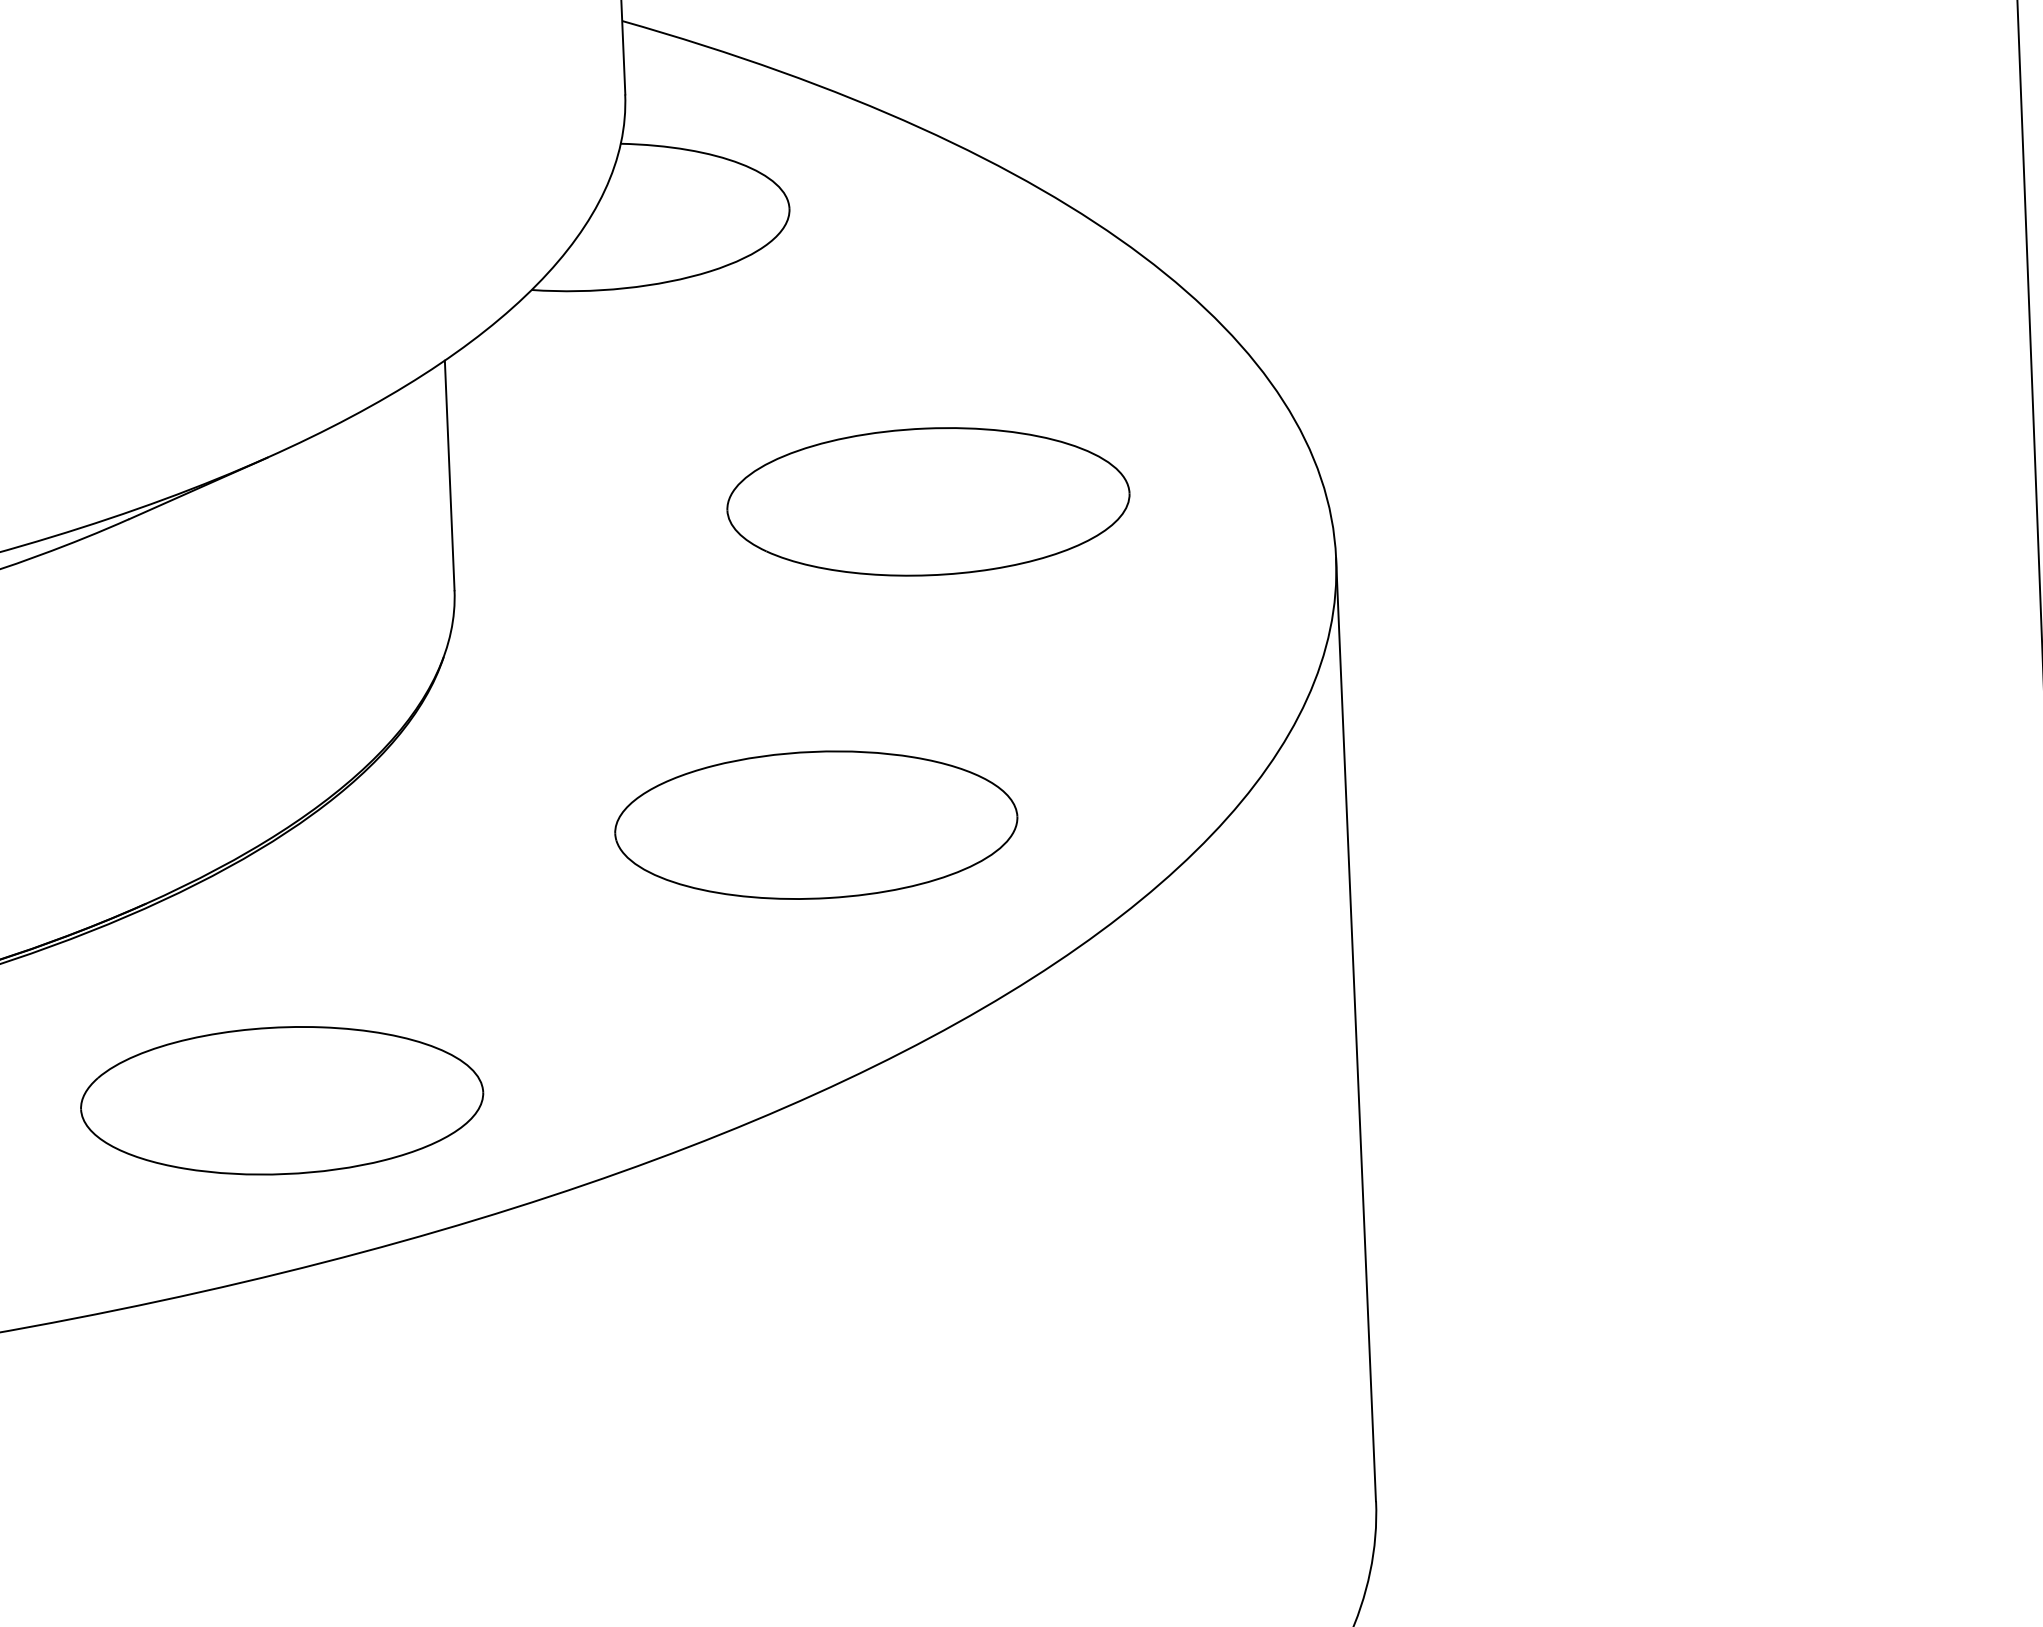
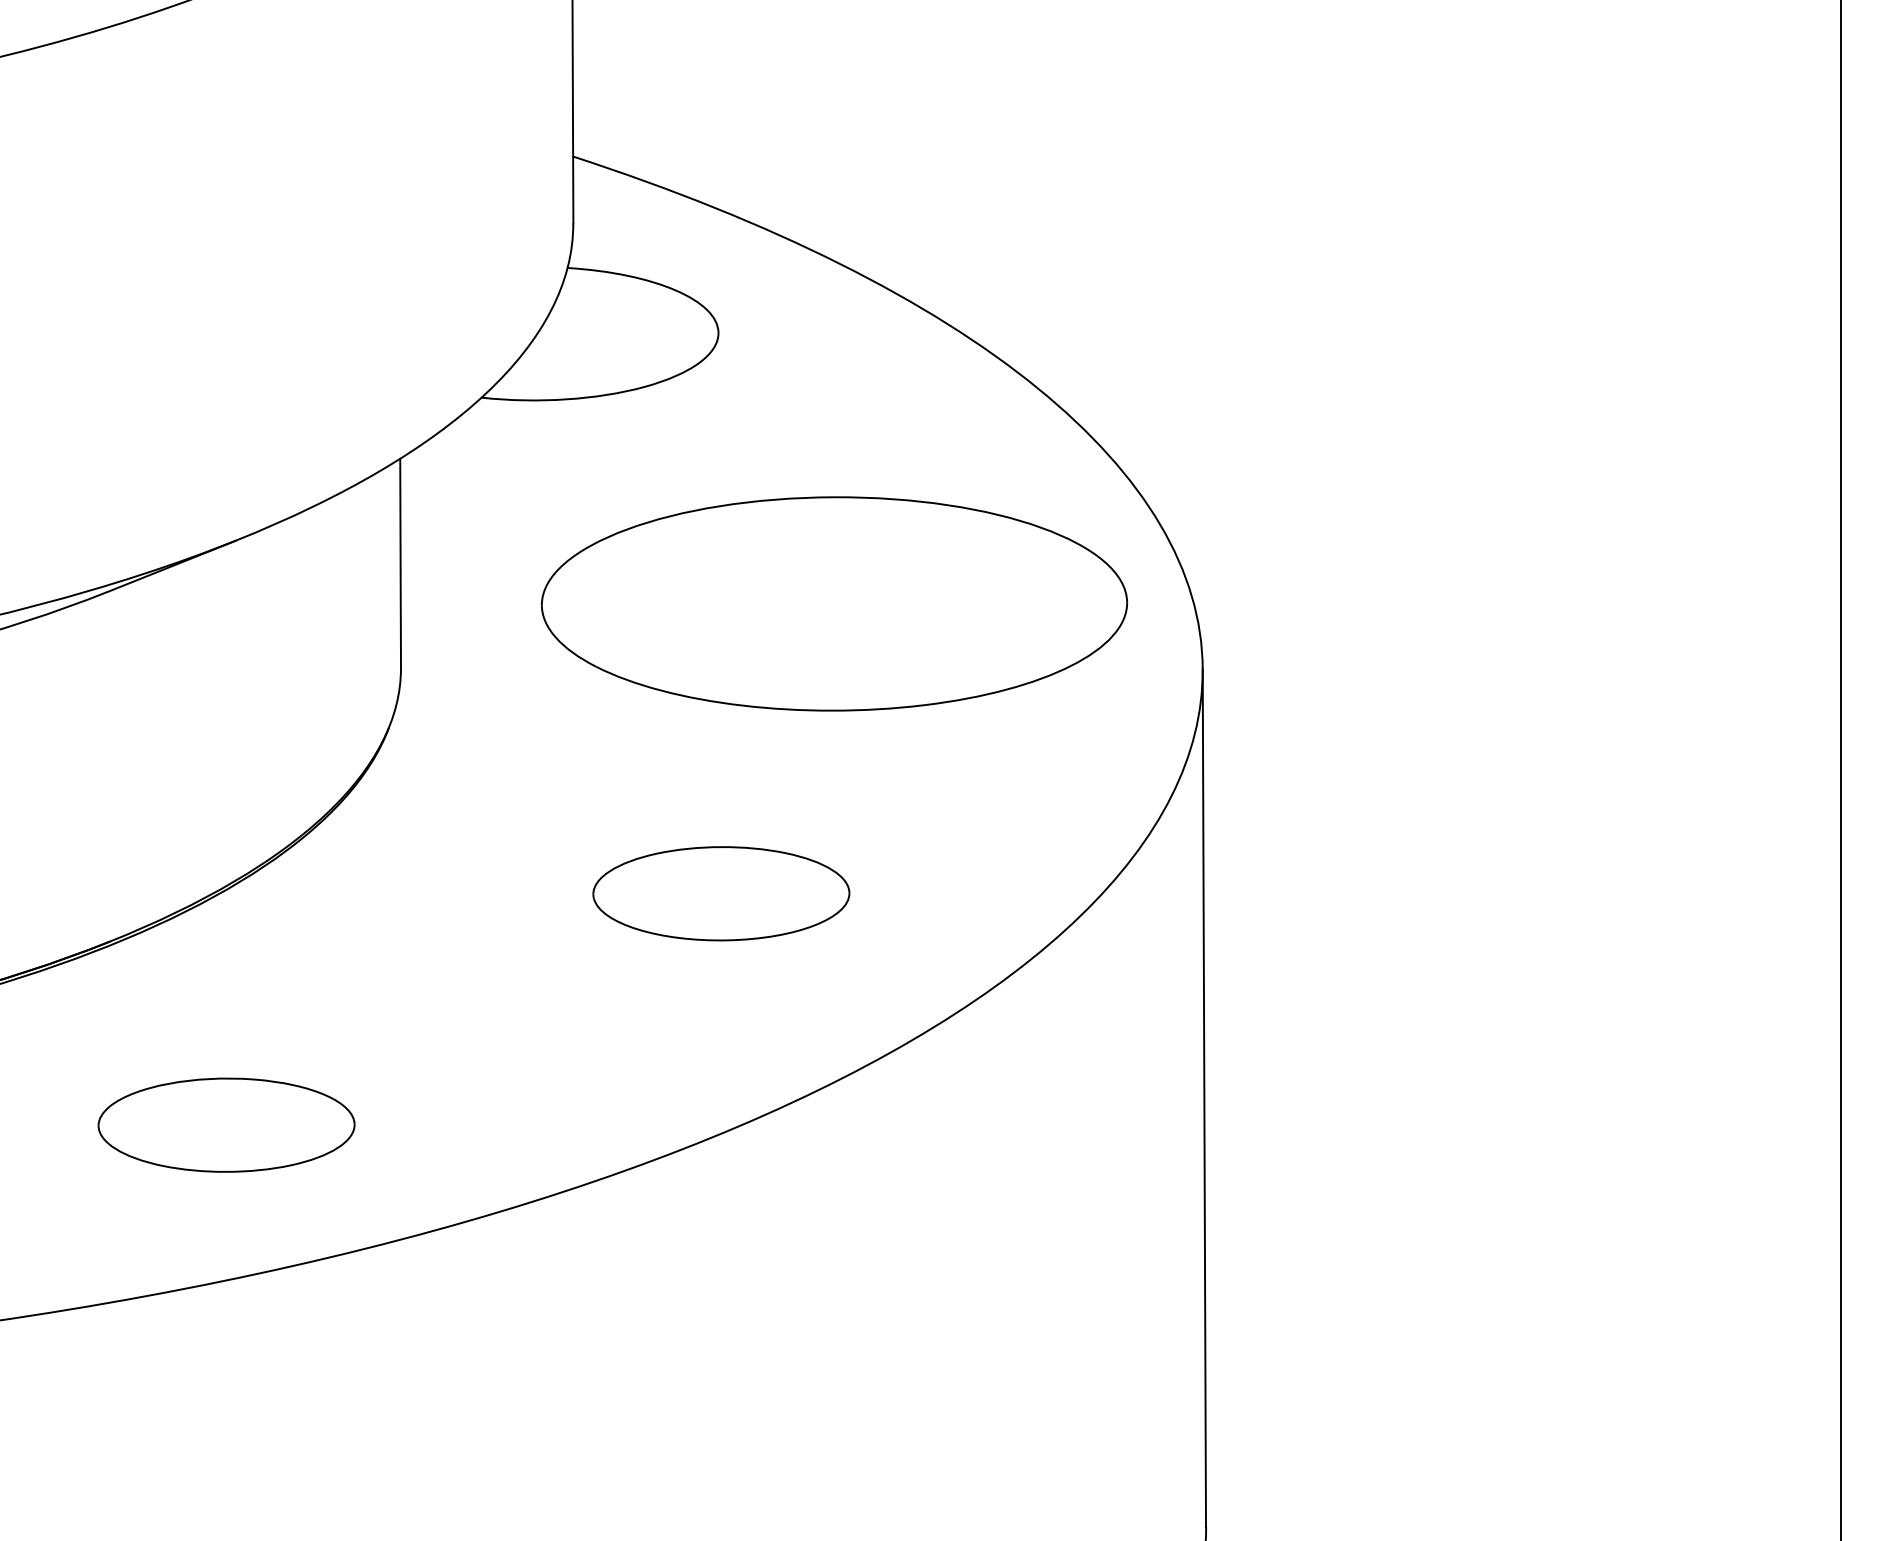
part: (928, 501) -> (834, 603), size x1.6
part: (816, 824) -> (721, 893), size x0.7
part: (281, 1099) -> (226, 1124), size x0.7

